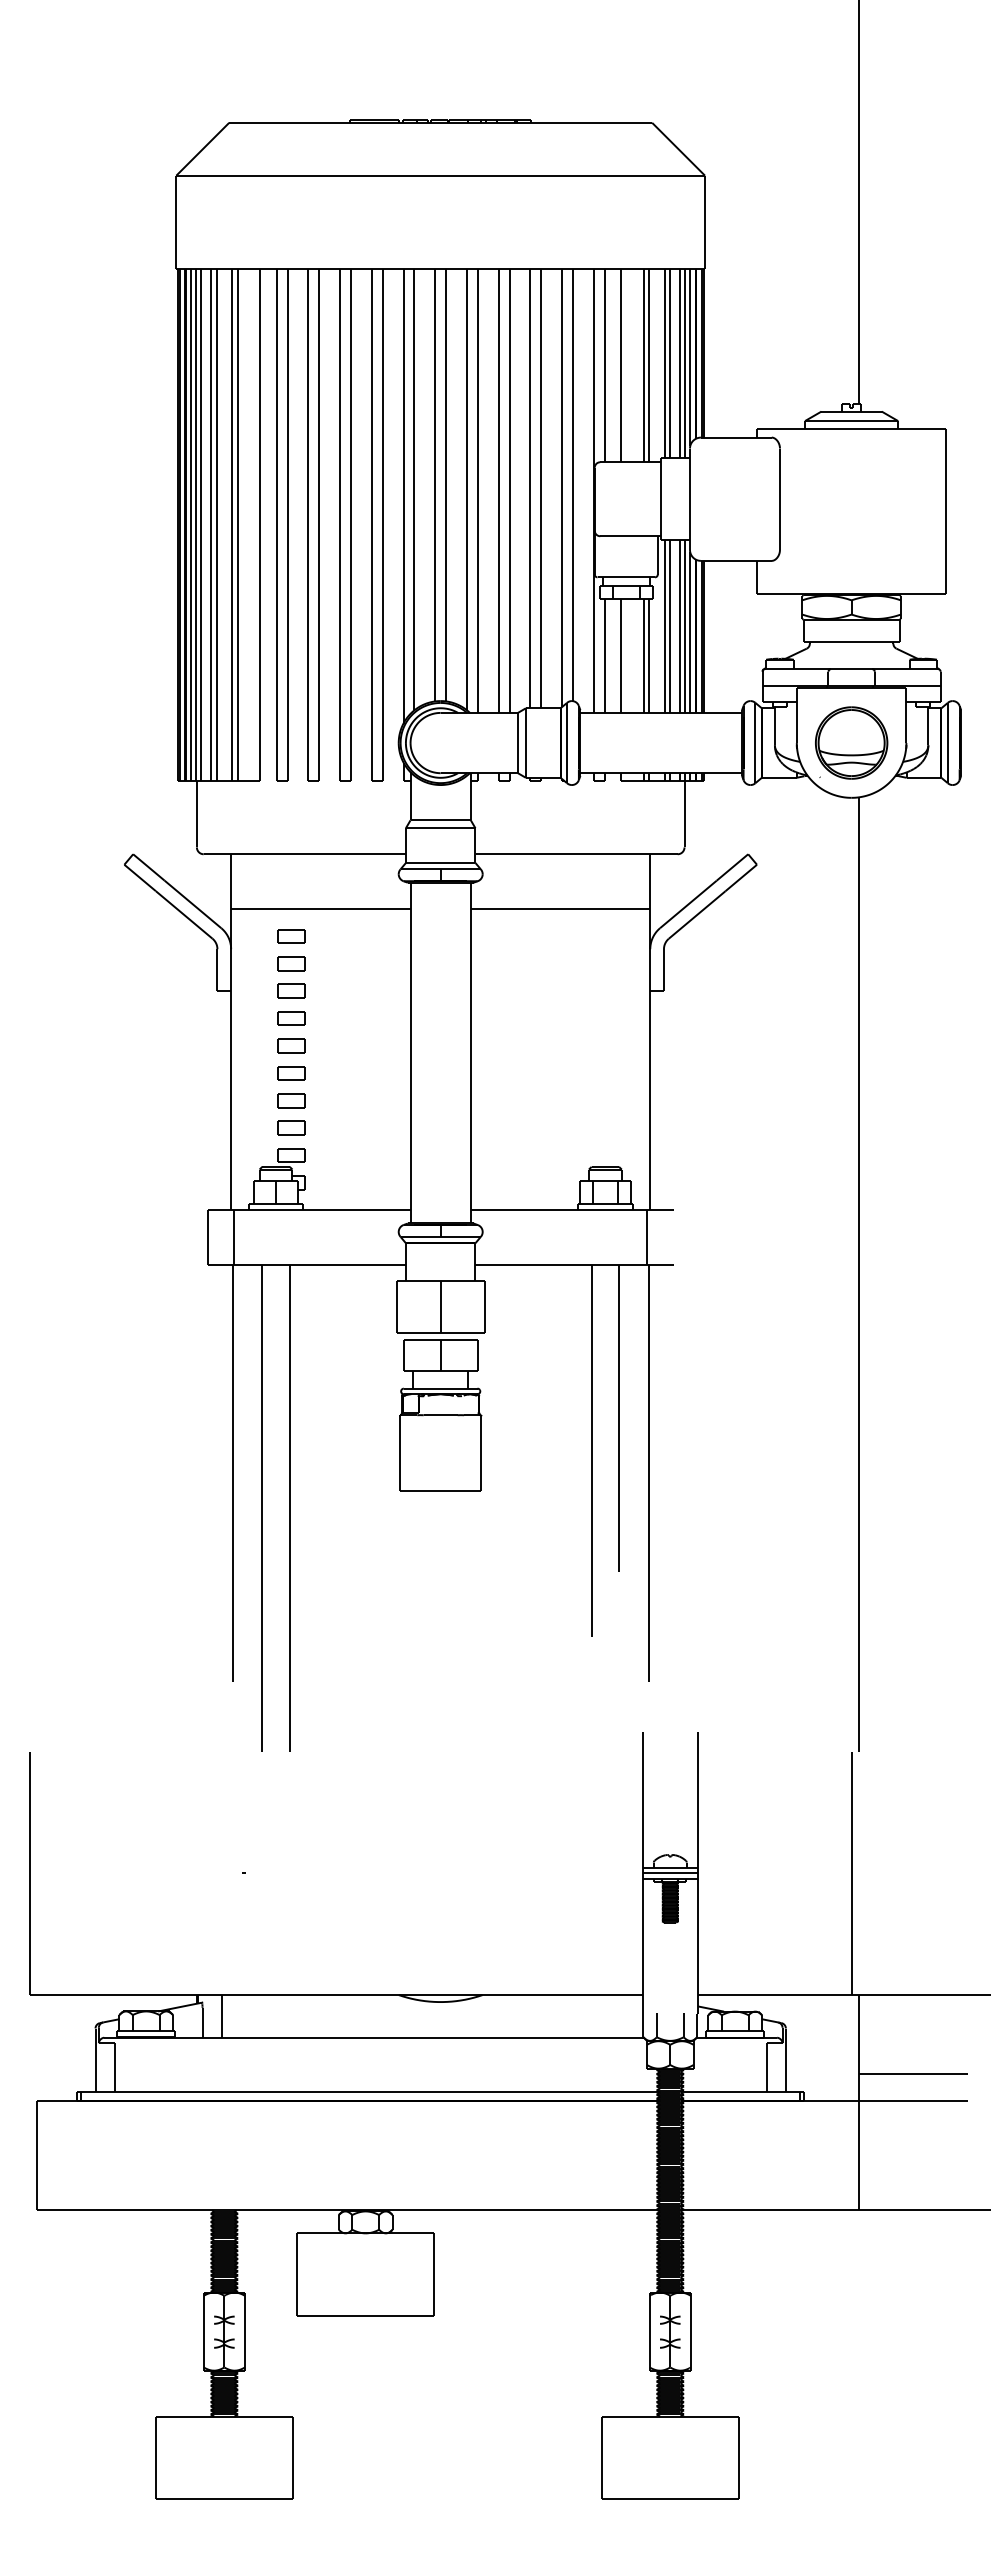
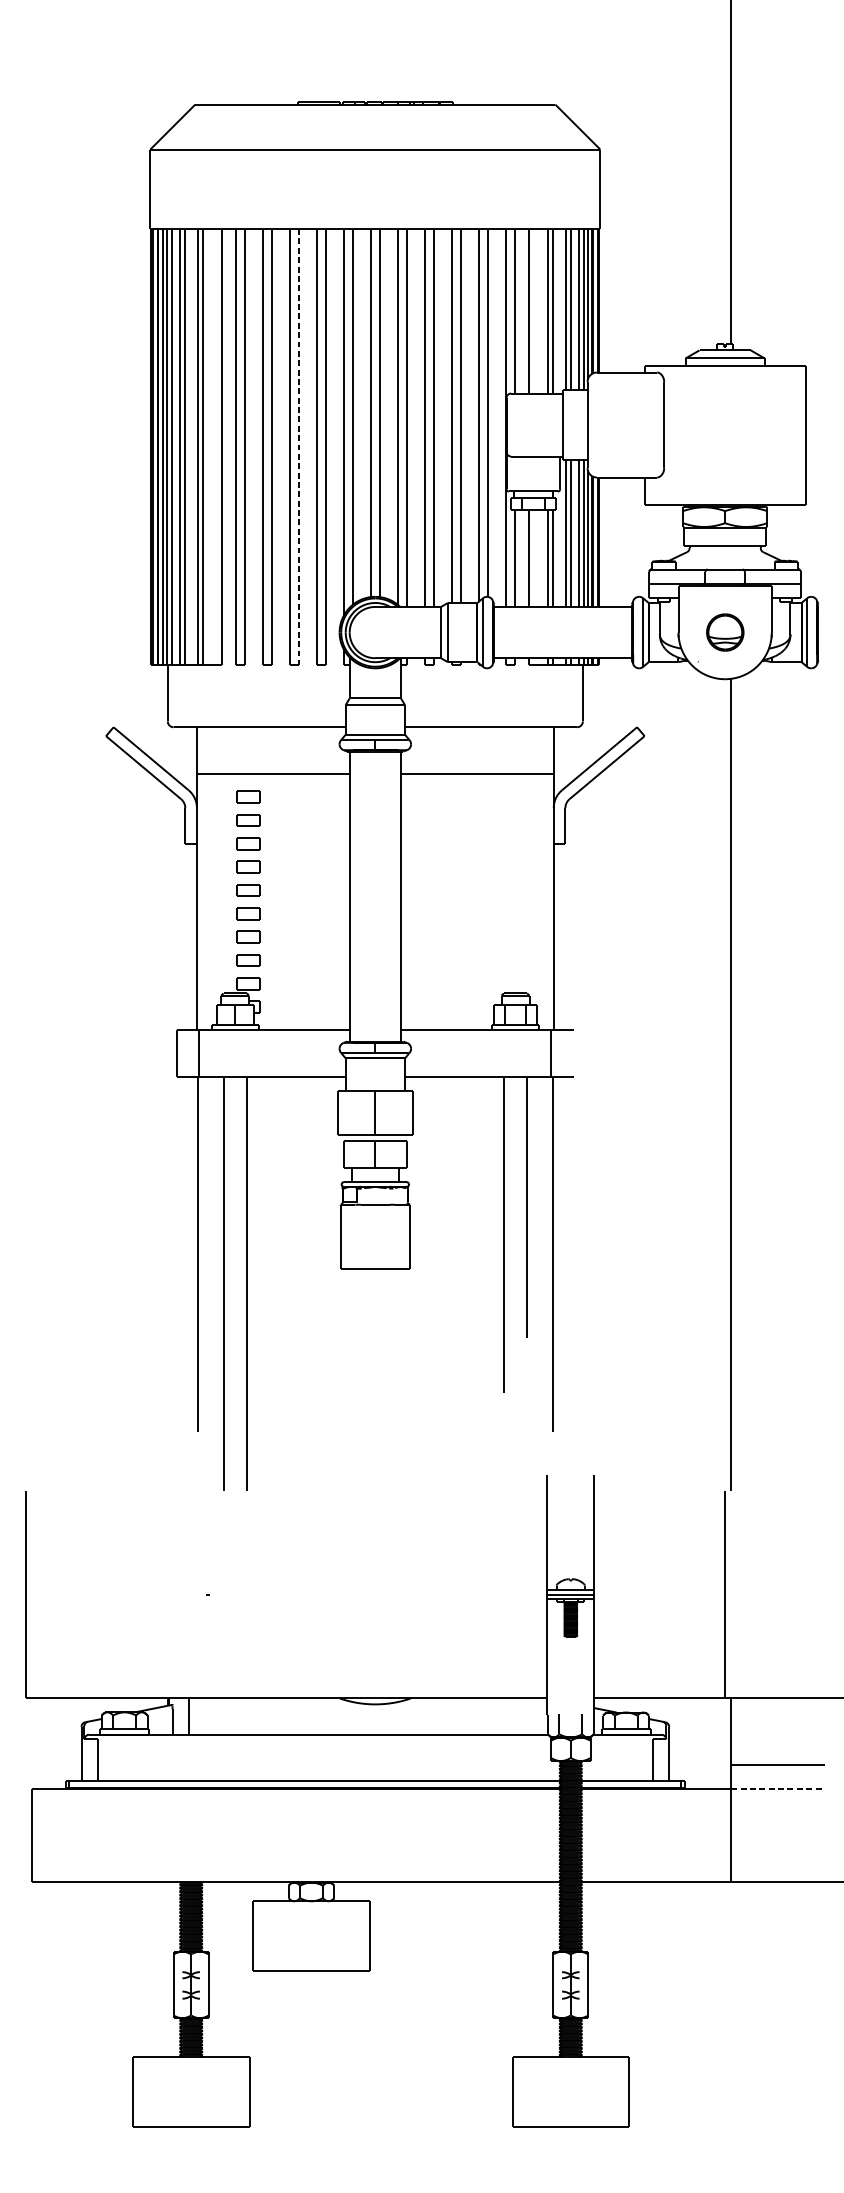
line: (351, 525) -> (299, 447), solid -> dashed
part: (851, 742) -> (725, 632), size x0.6
line: (913, 2100) -> (777, 1788), solid -> dashed

